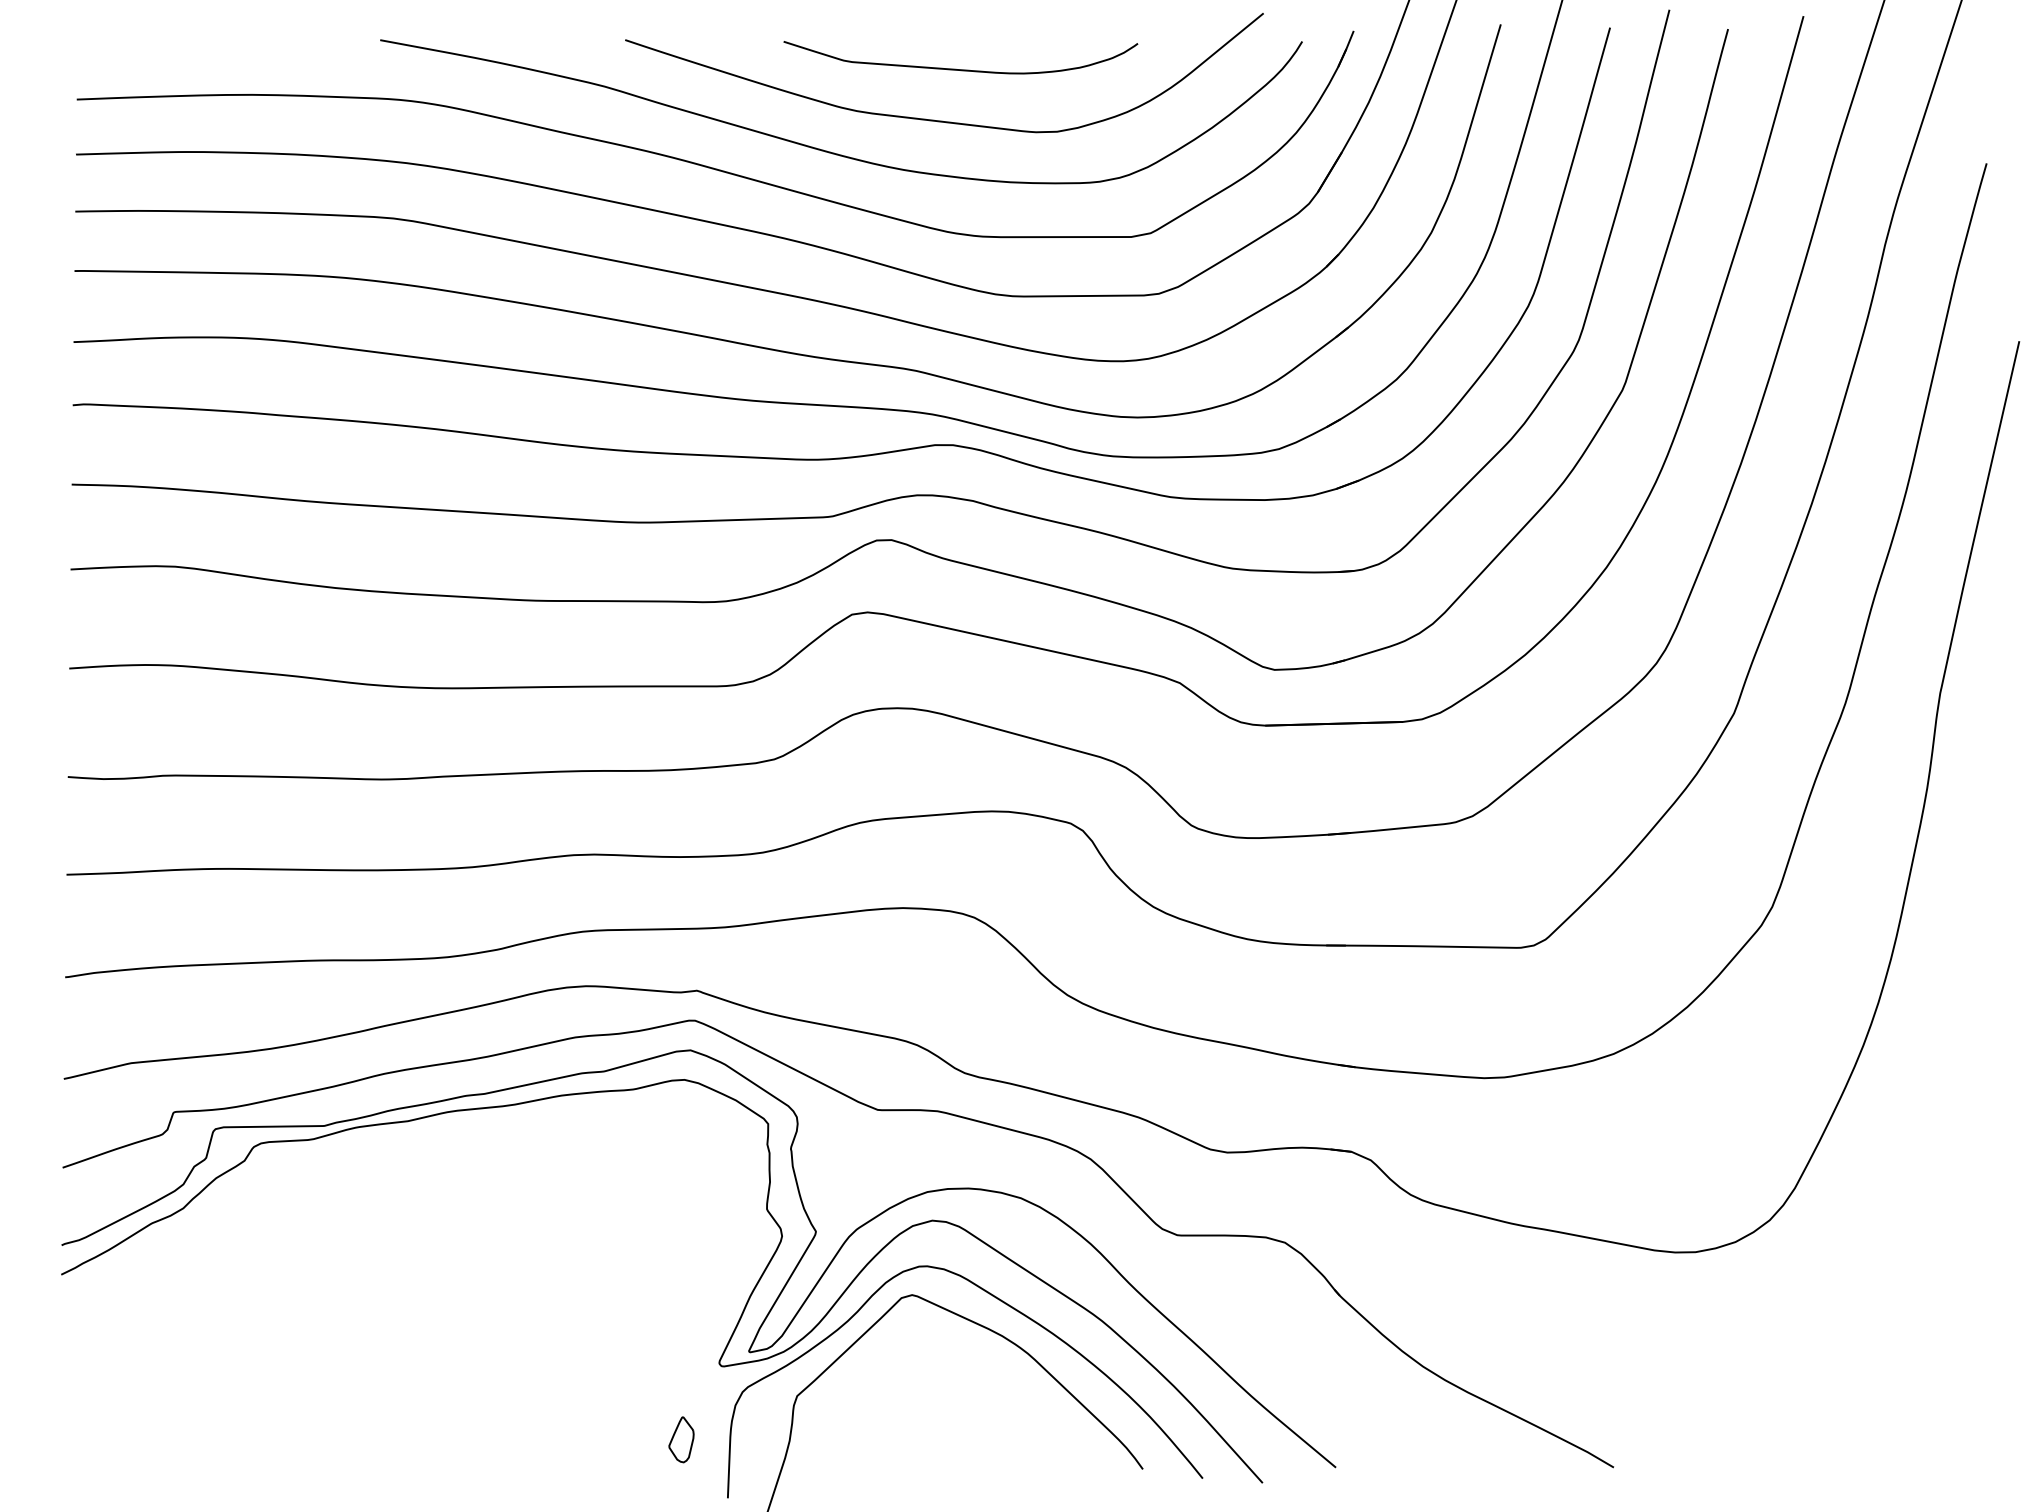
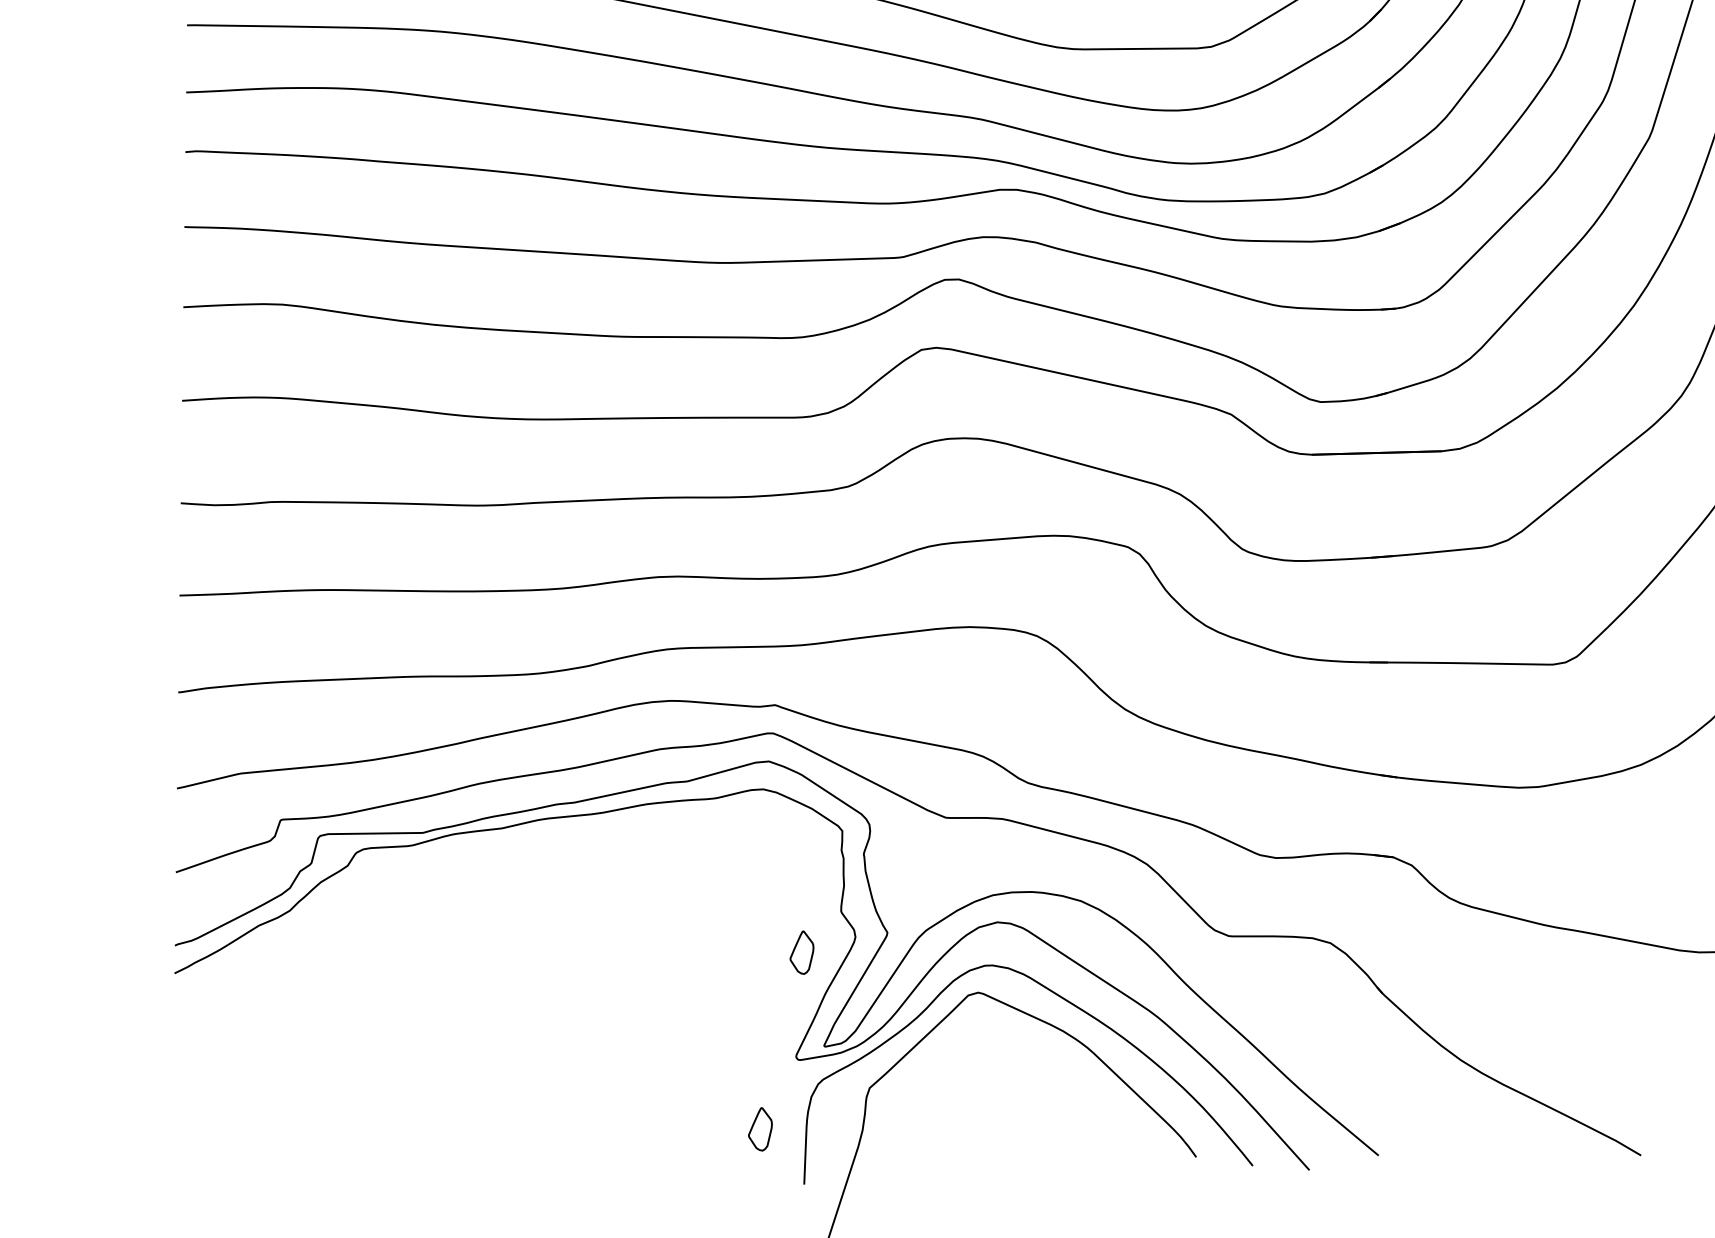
part: (725, 1252) -> (802, 952), added

